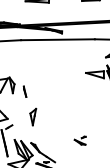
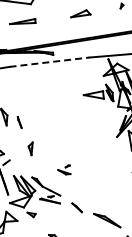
line: (58, 40) -> (50, 62), solid -> dashed
part: (32, 116) -> (30, 148), size x0.7
part: (80, 139) -> (64, 169), moved

